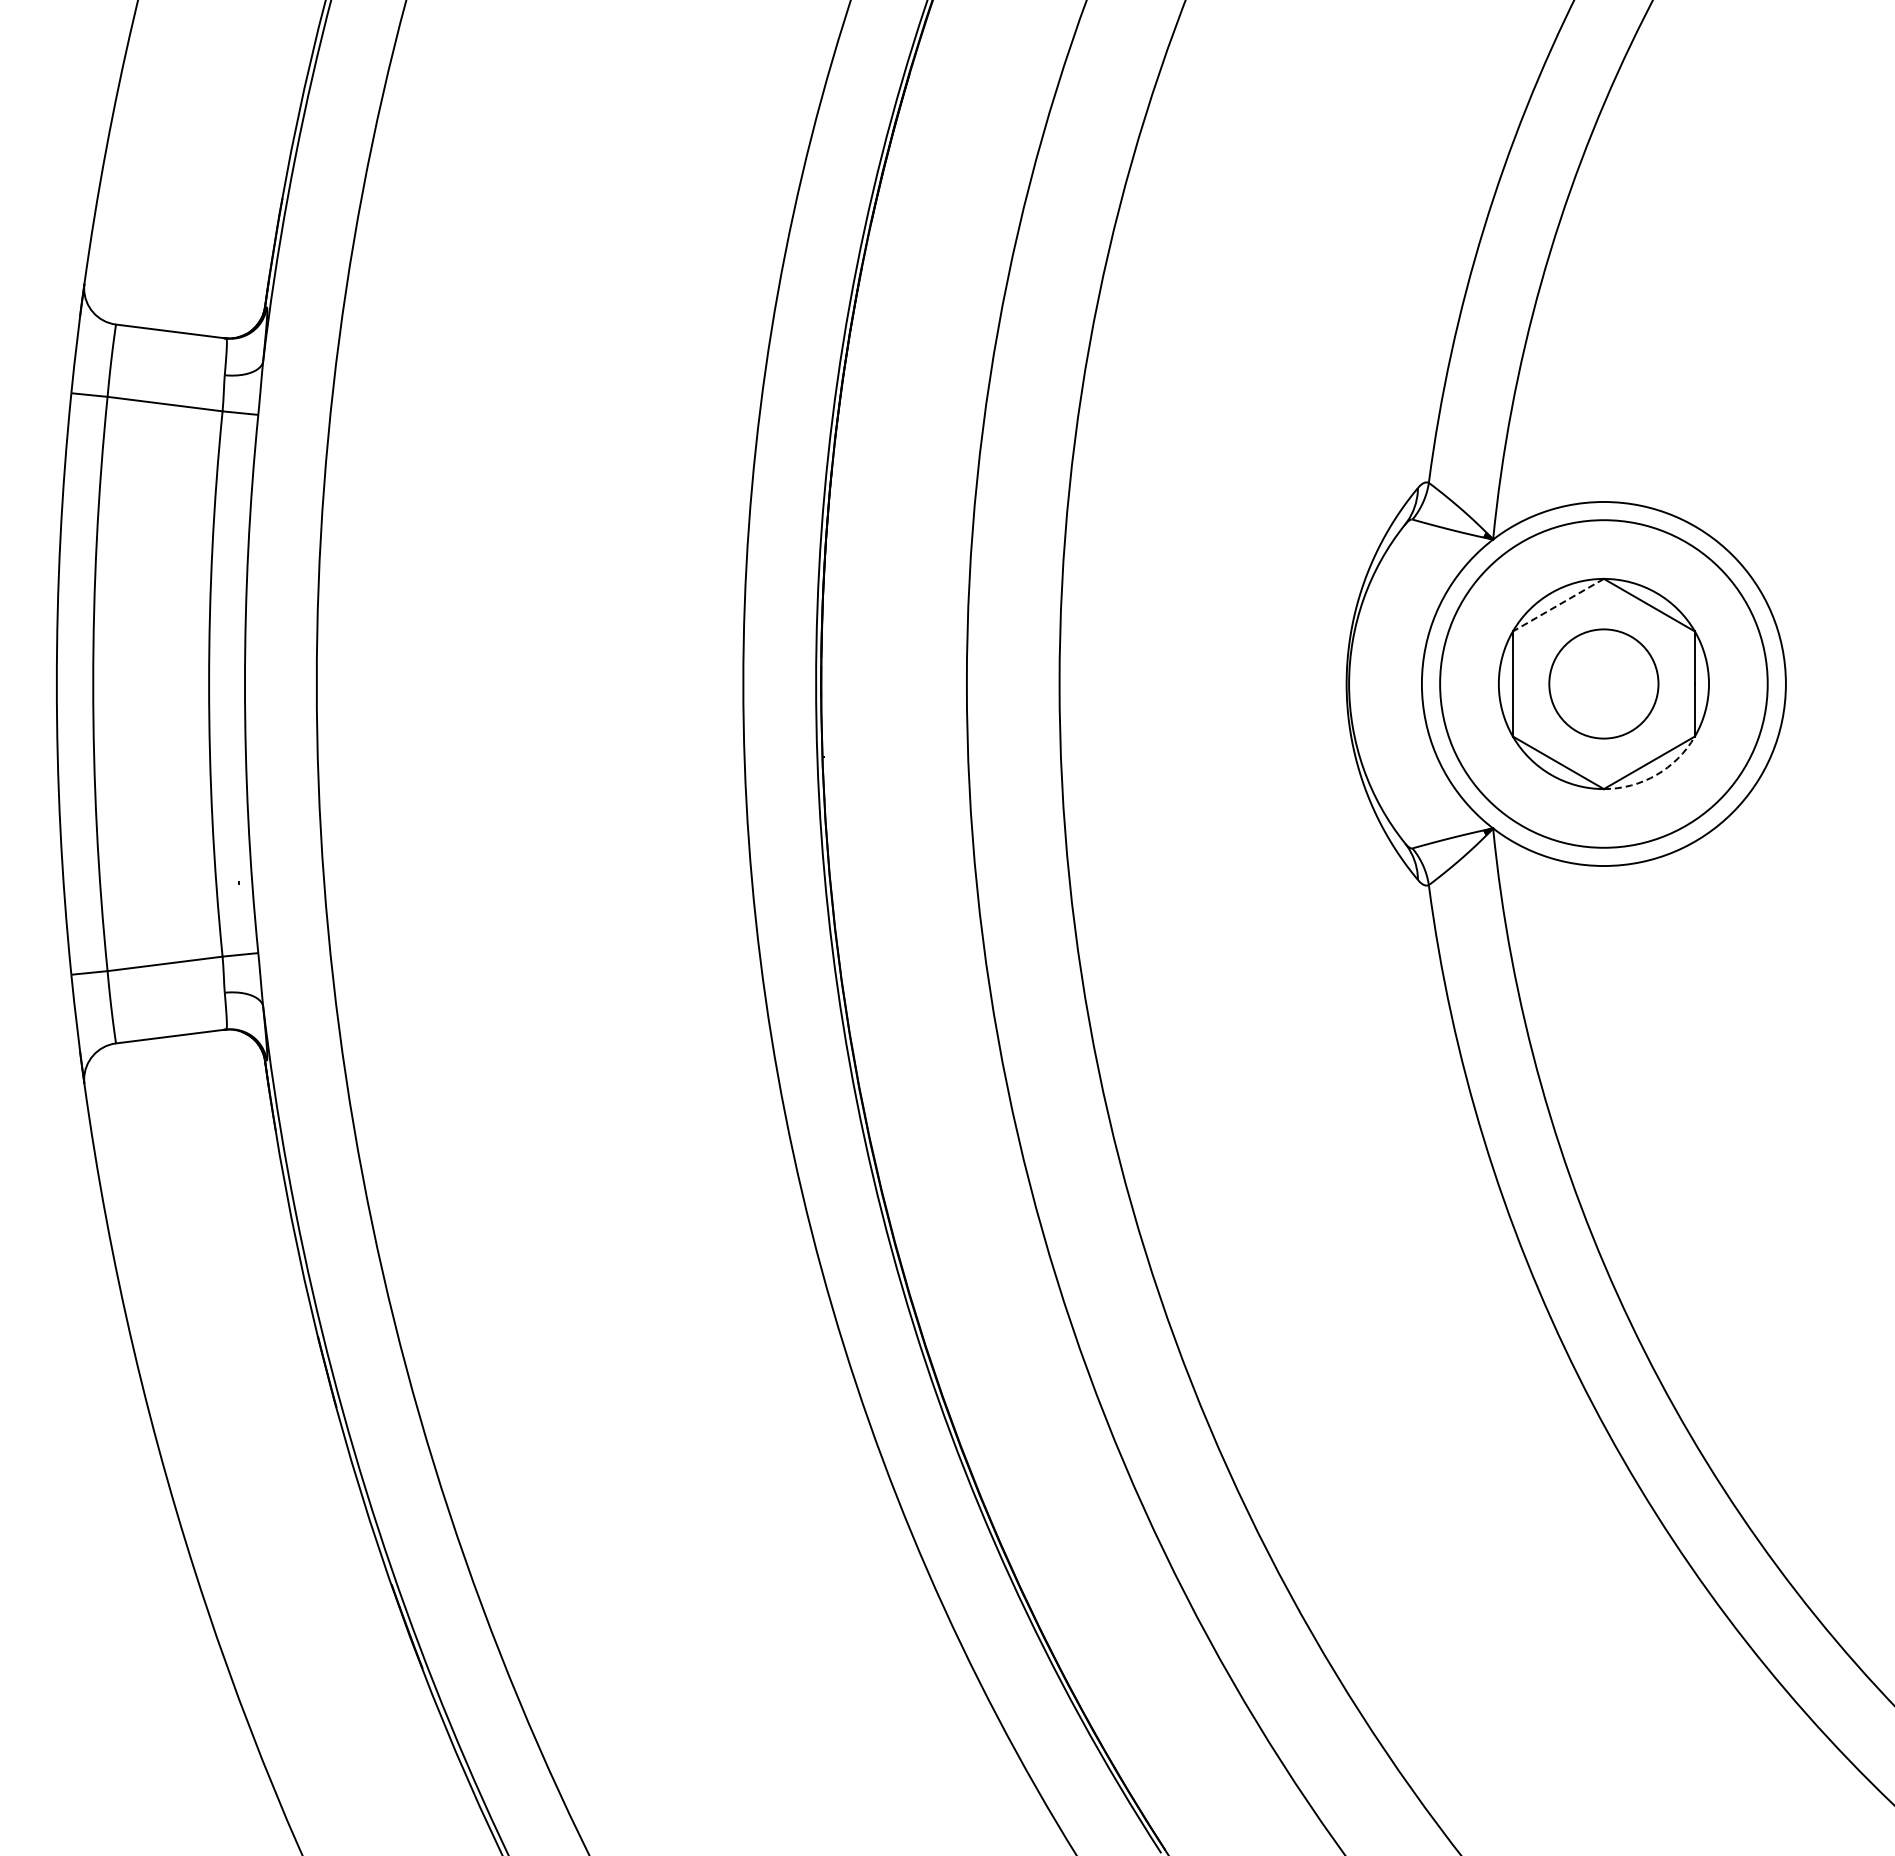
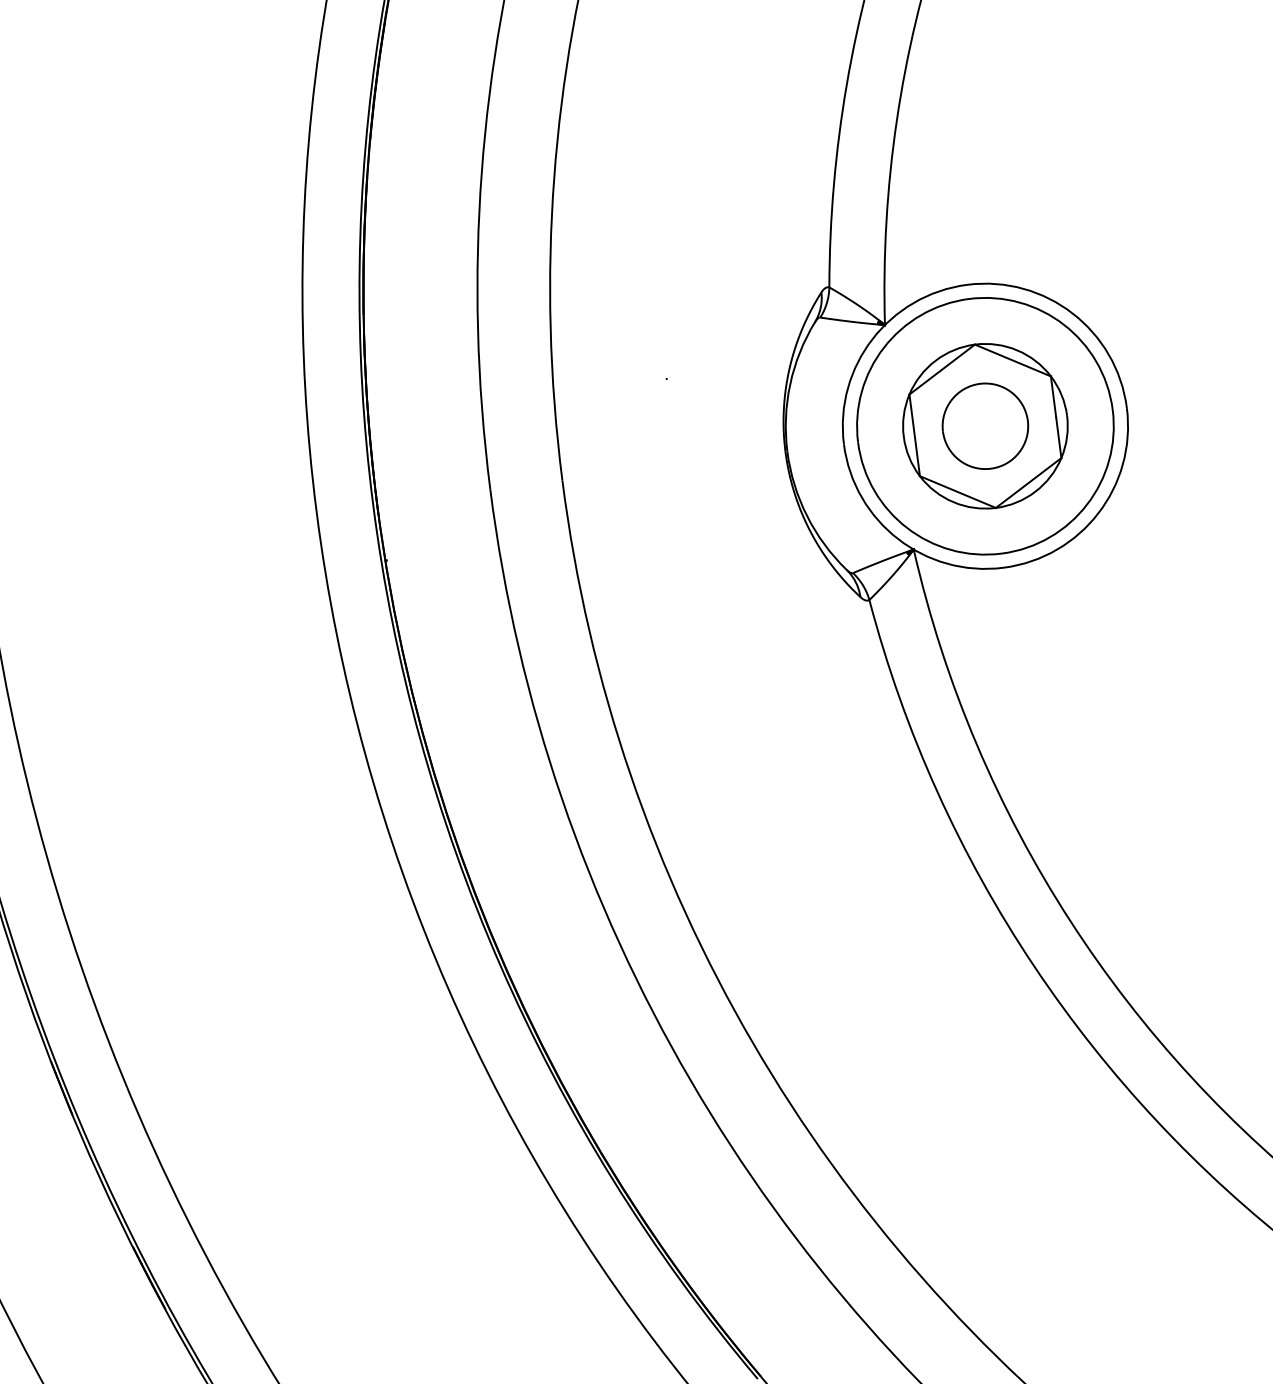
line: (1558, 605) -> (942, 369), dashed -> solid
arc: (1656, 775) -> (1035, 492), dashed -> solid

